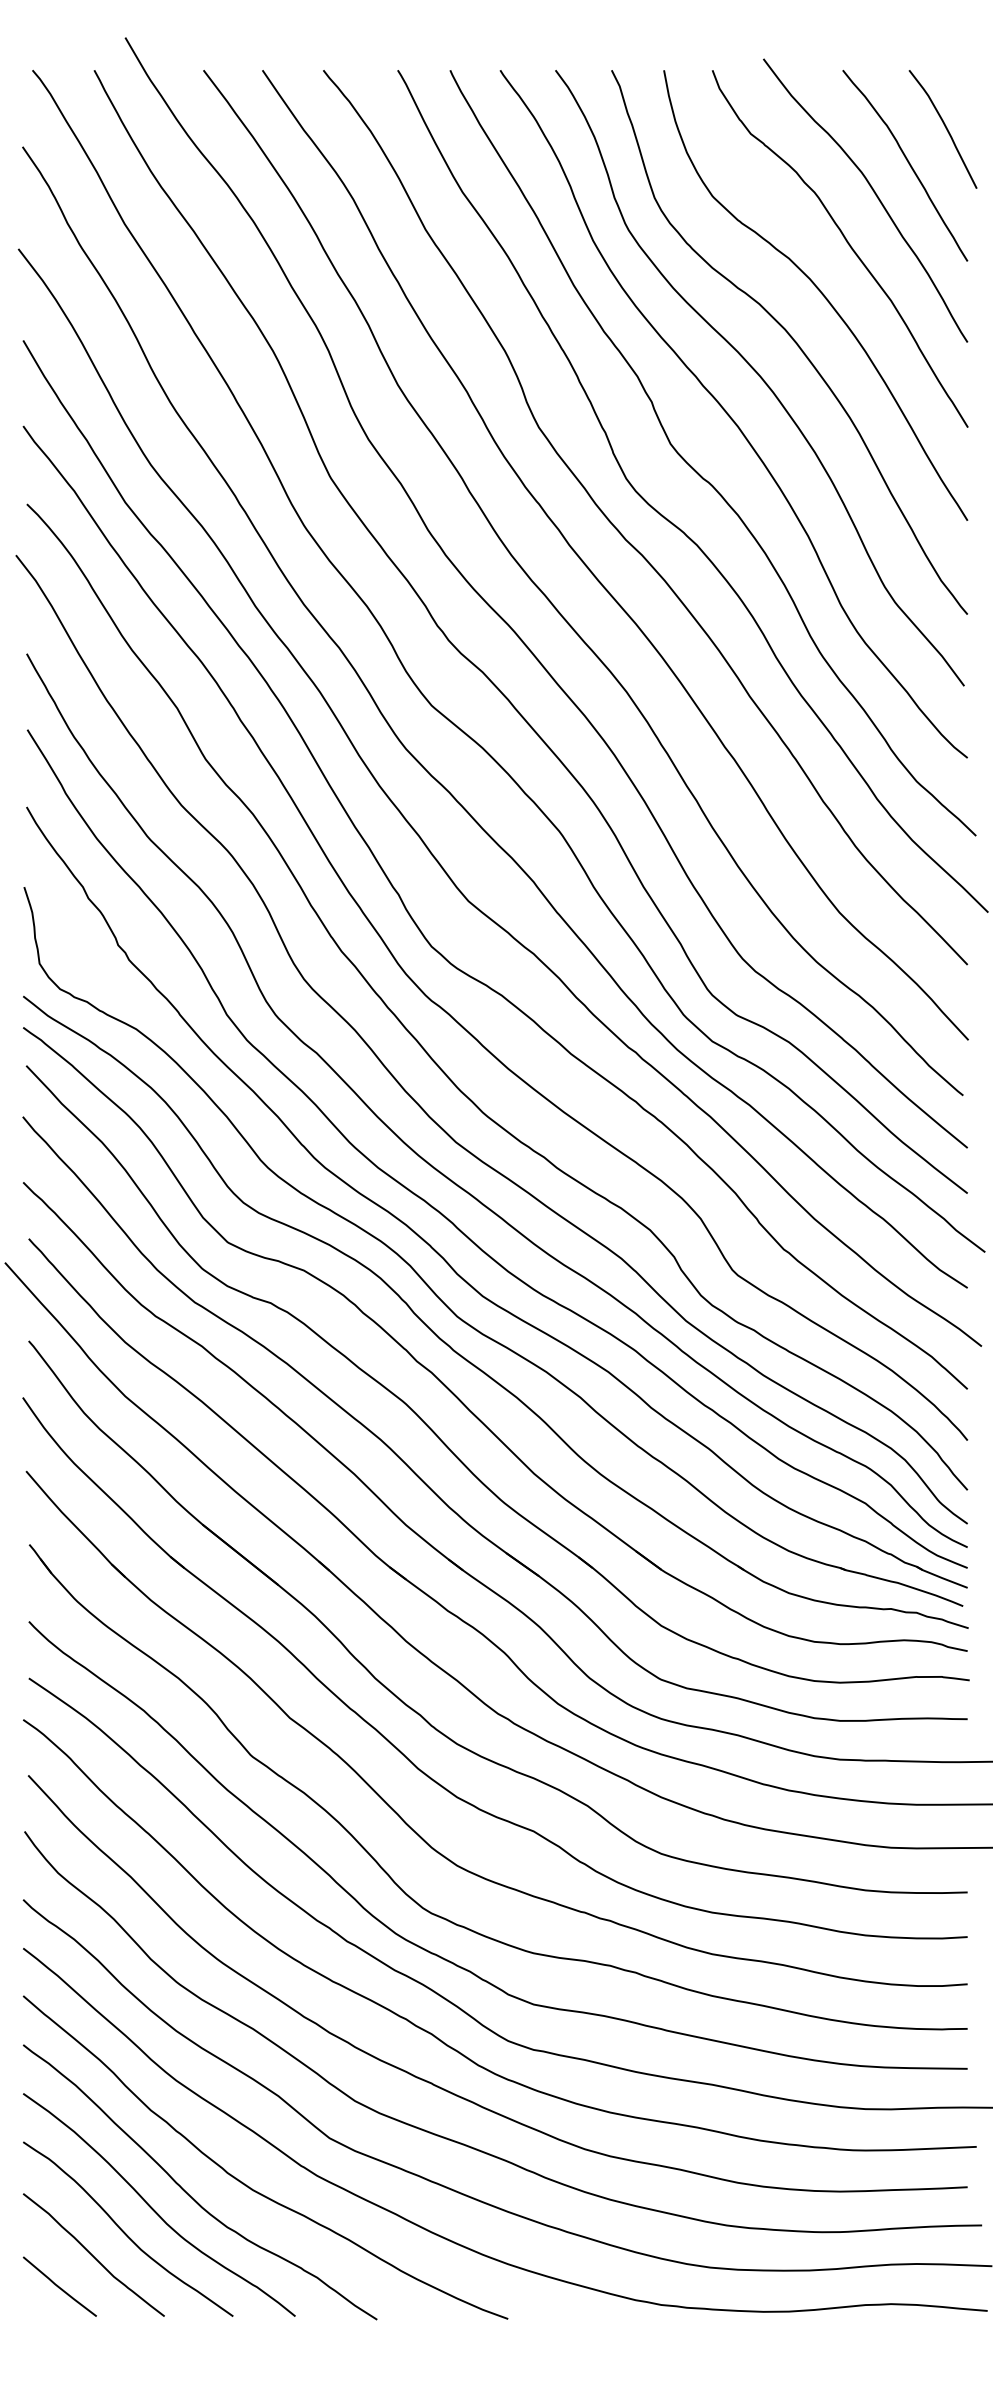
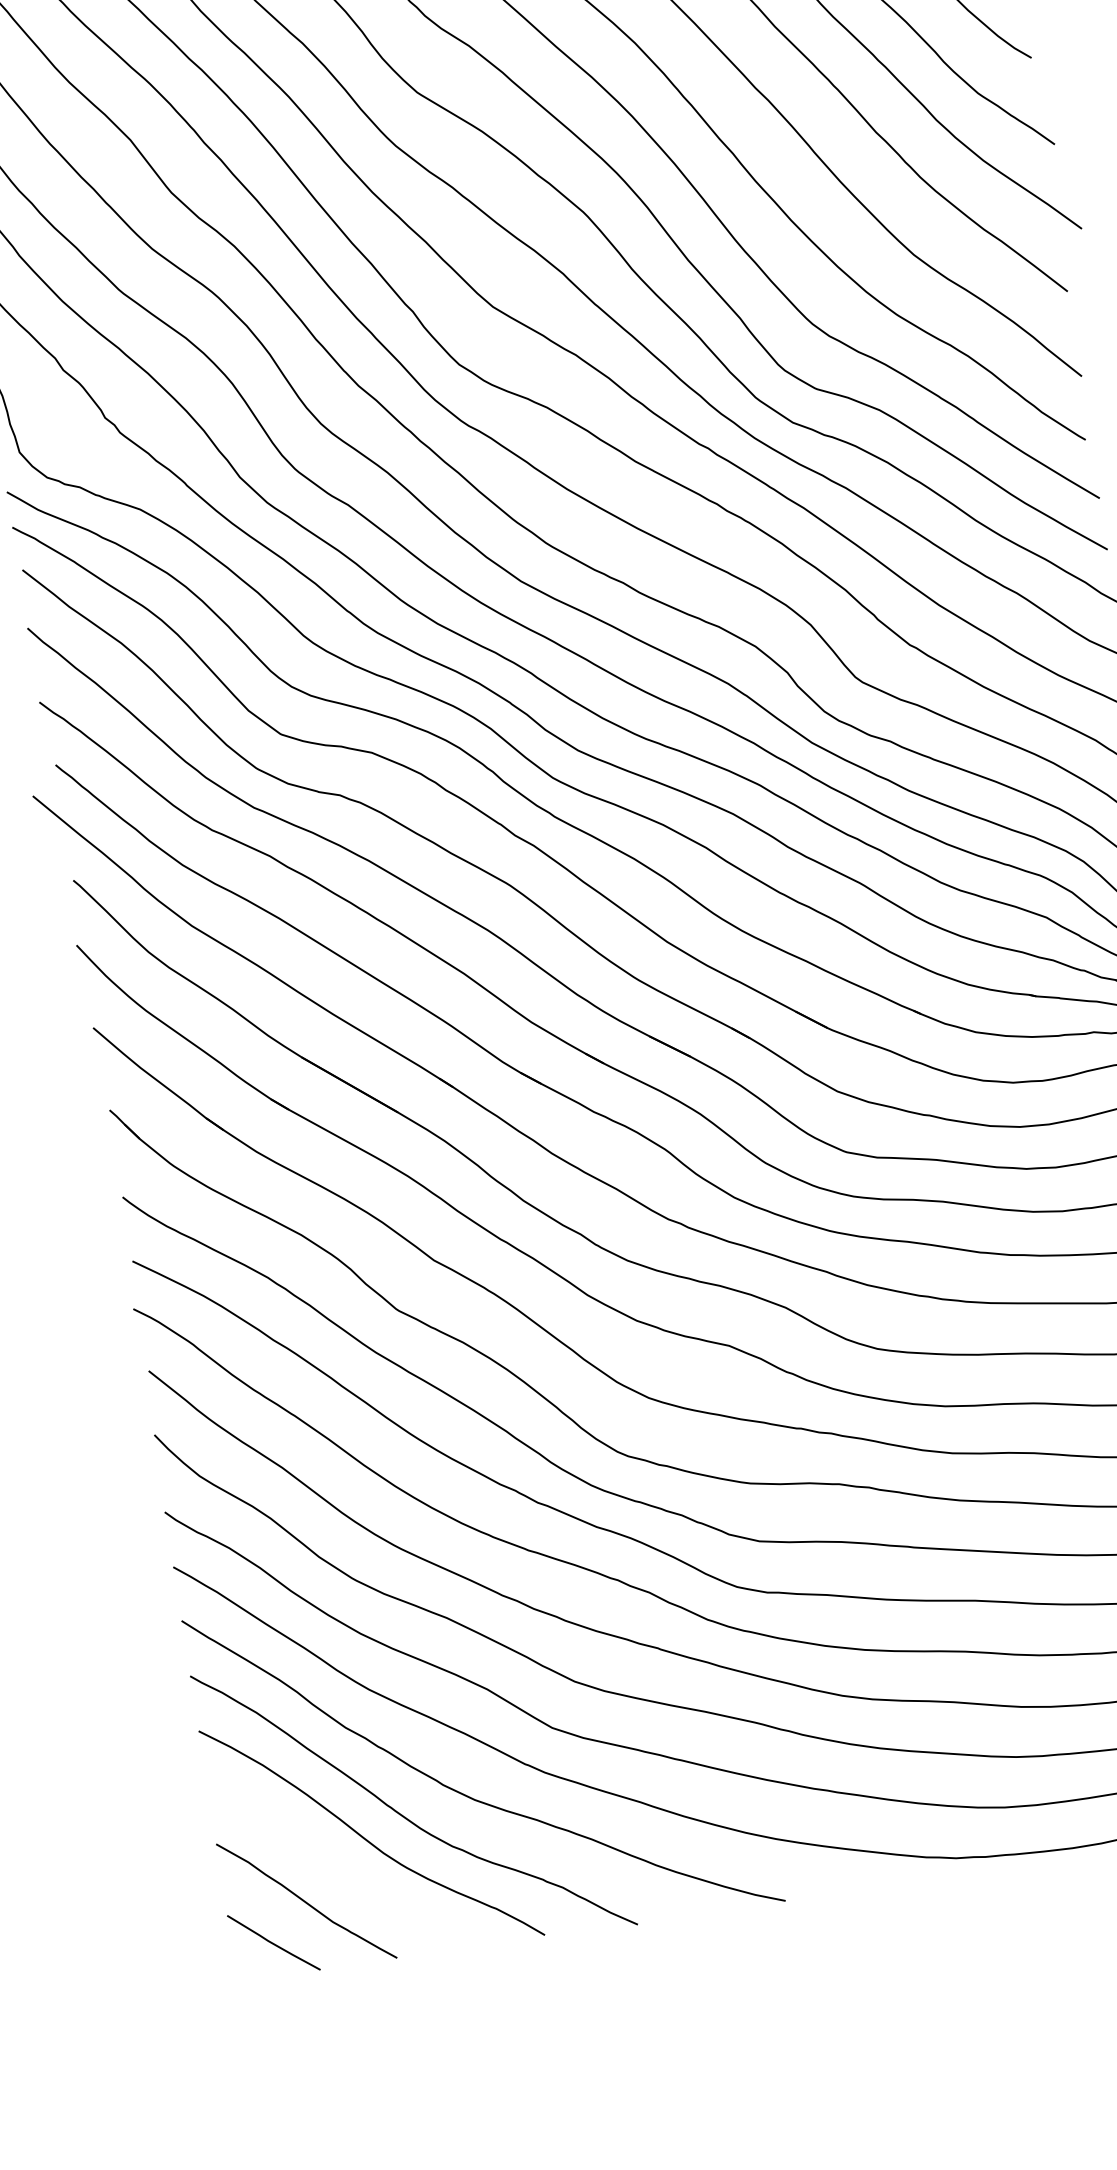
curve: (124, 2231) -> (337, 1869), removed

